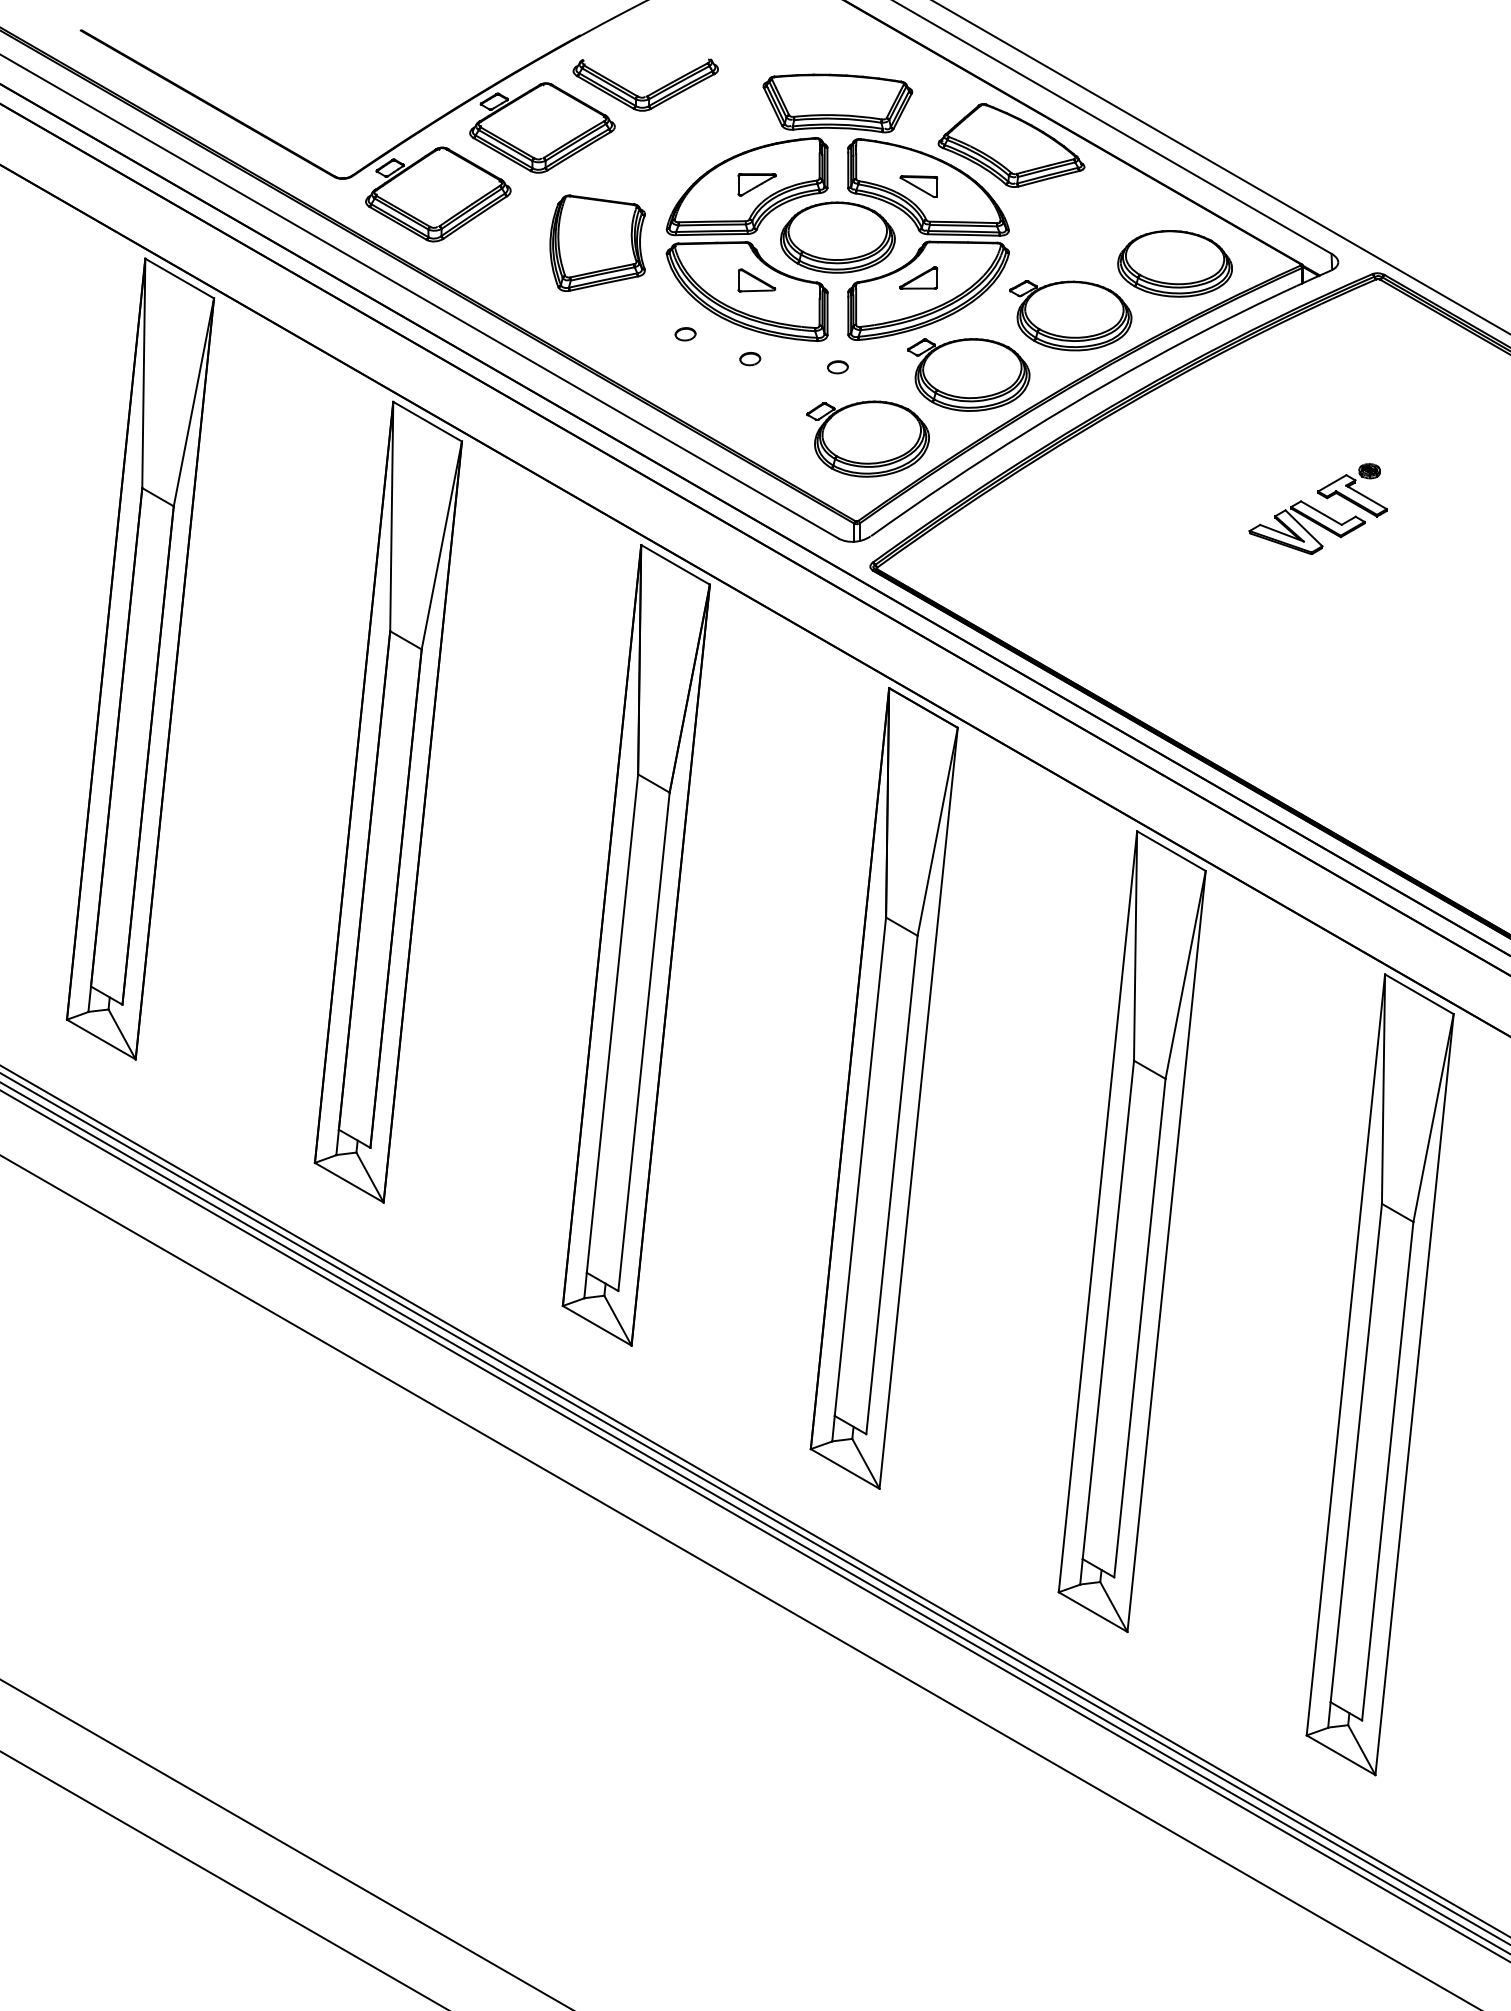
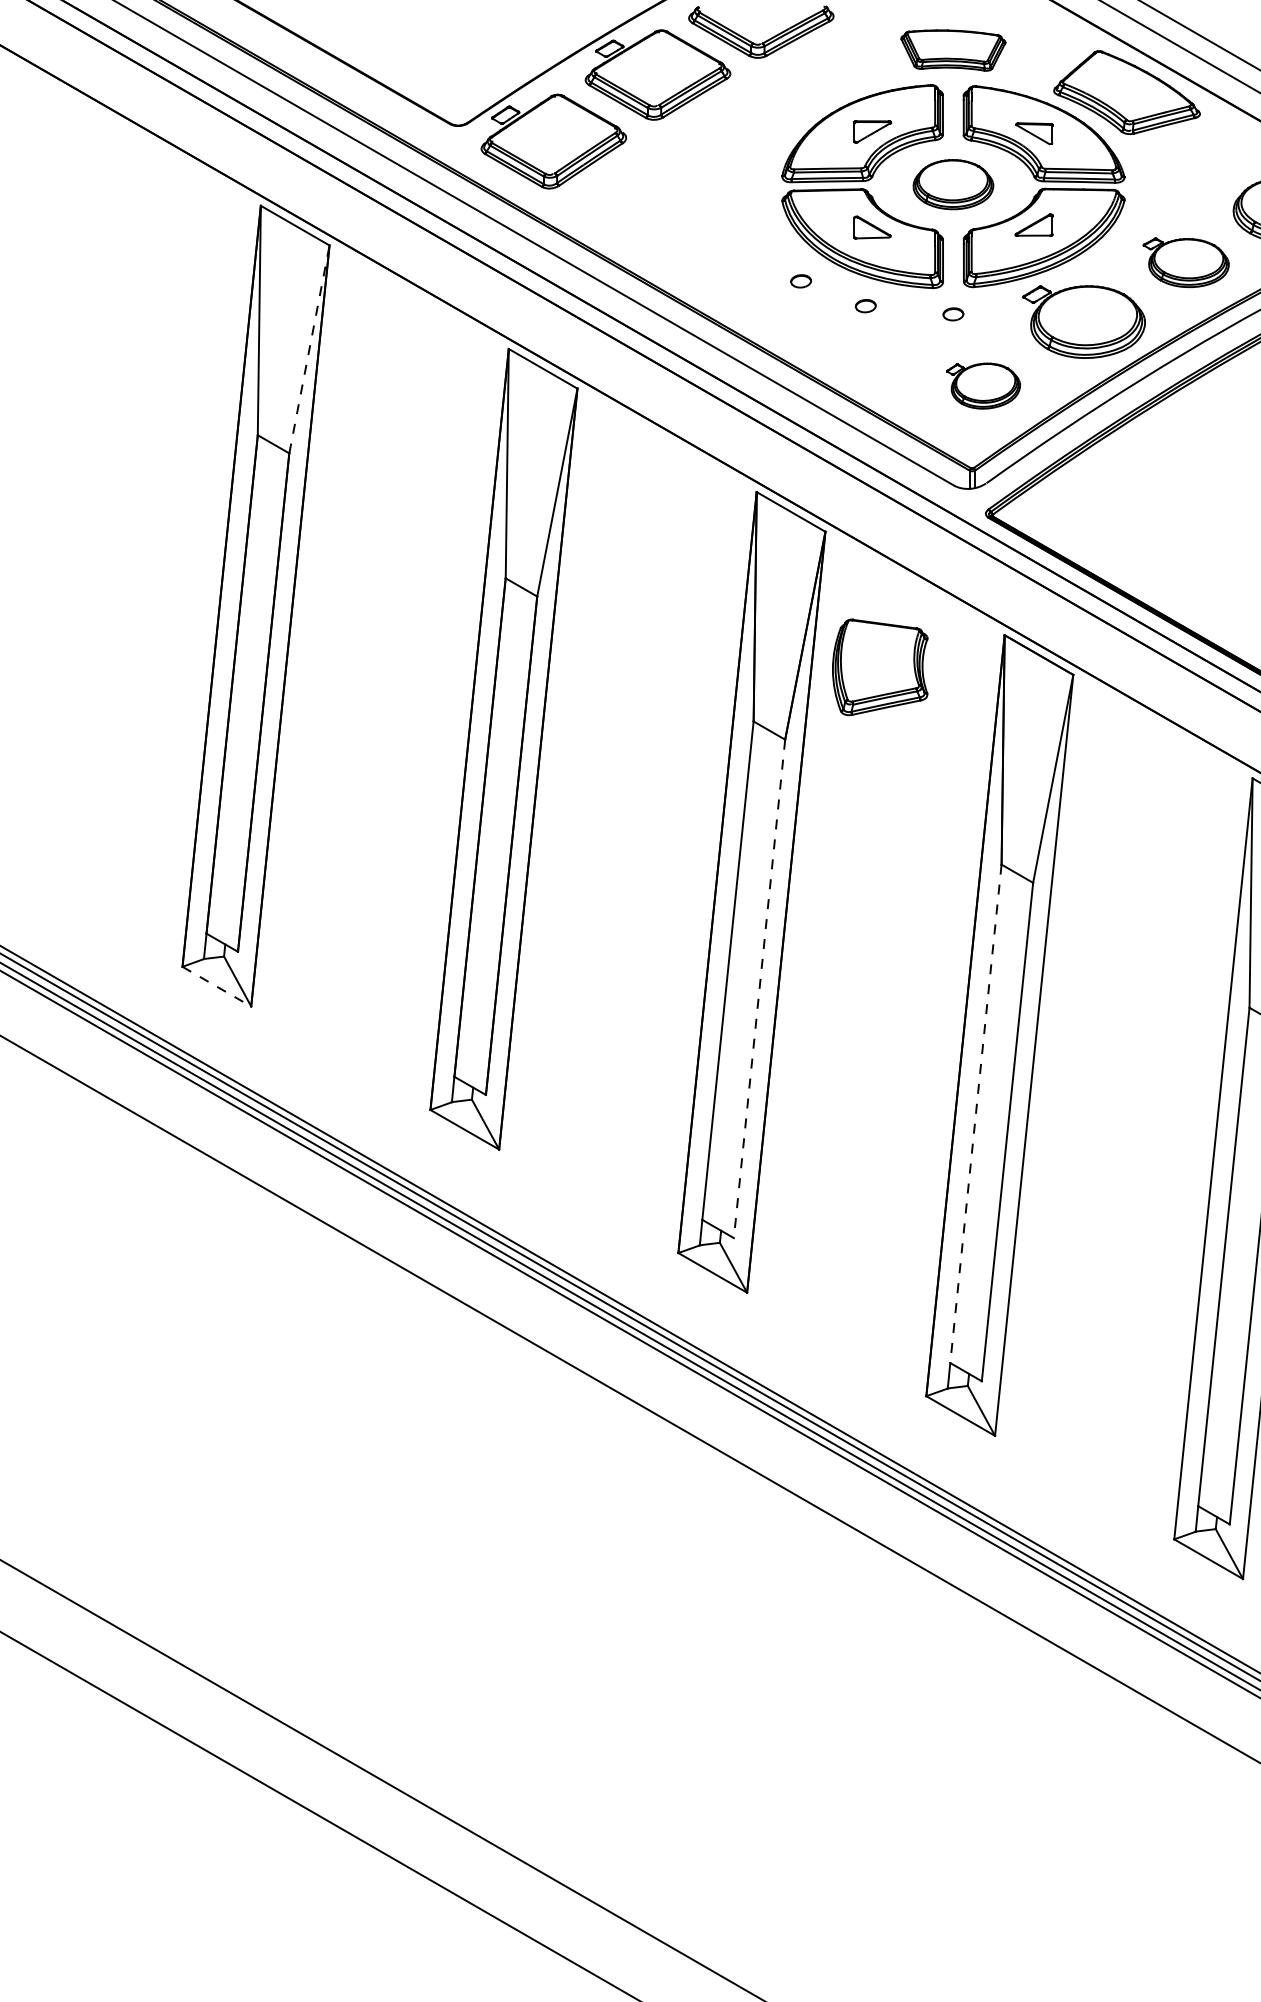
part: (837, 103) -> (953, 50), size x0.7
part: (837, 237) -> (953, 184), size x0.7
part: (597, 242) -> (880, 666), moved
part: (1070, 315) -> (1186, 262), size x0.7
line: (193, 402) -> (309, 349), solid -> dashed
part: (867, 438) -> (983, 385), size x0.6
line: (101, 1039) -> (217, 986), solid -> dashed
line: (644, 1041) -> (760, 988), solid -> dashed
line: (860, 1166) -> (976, 1113), solid -> dashed

